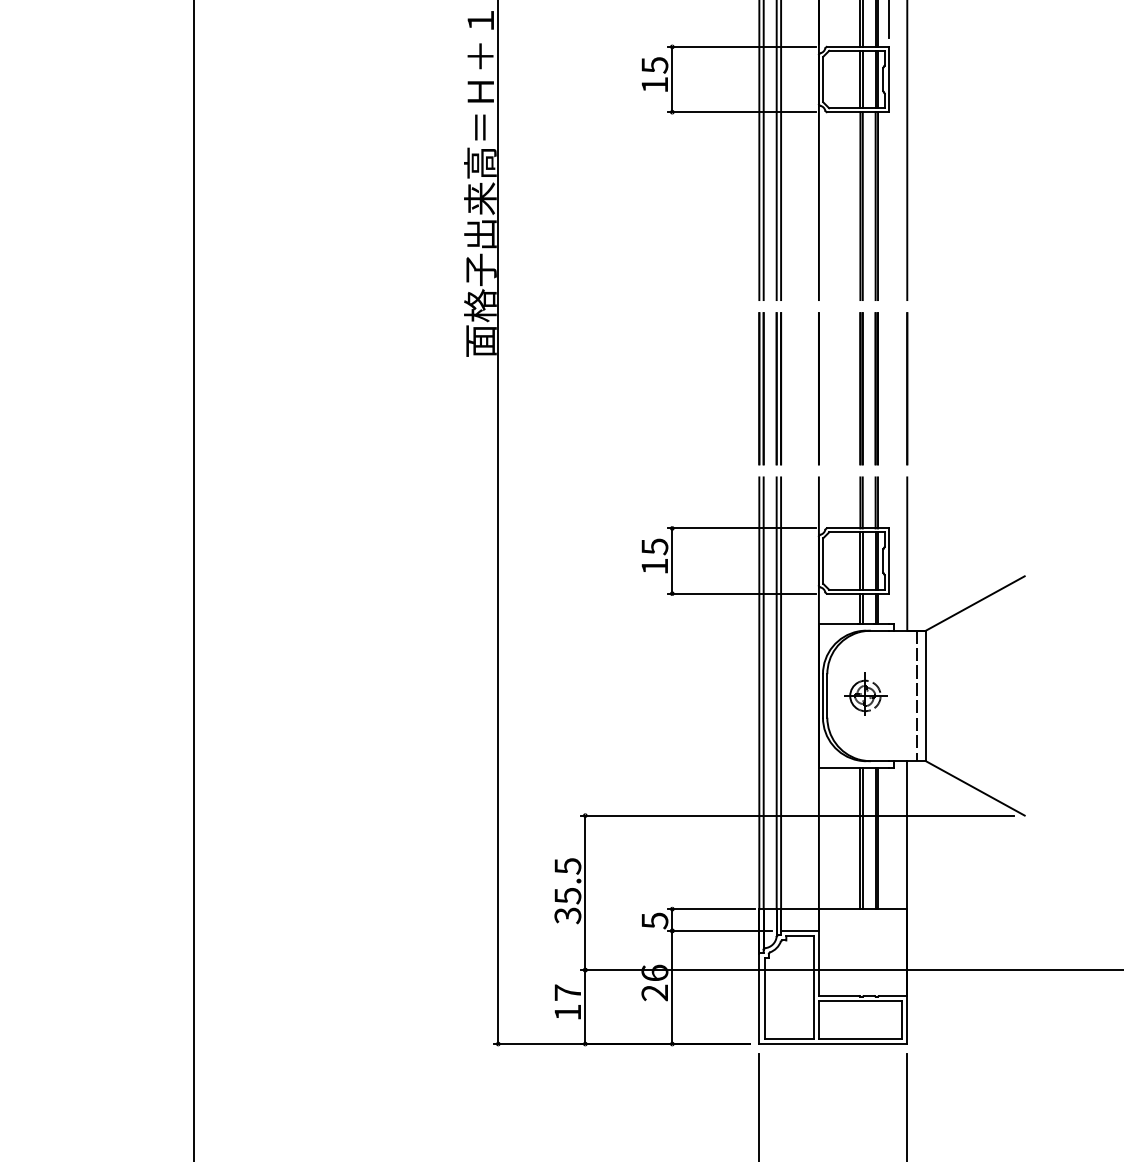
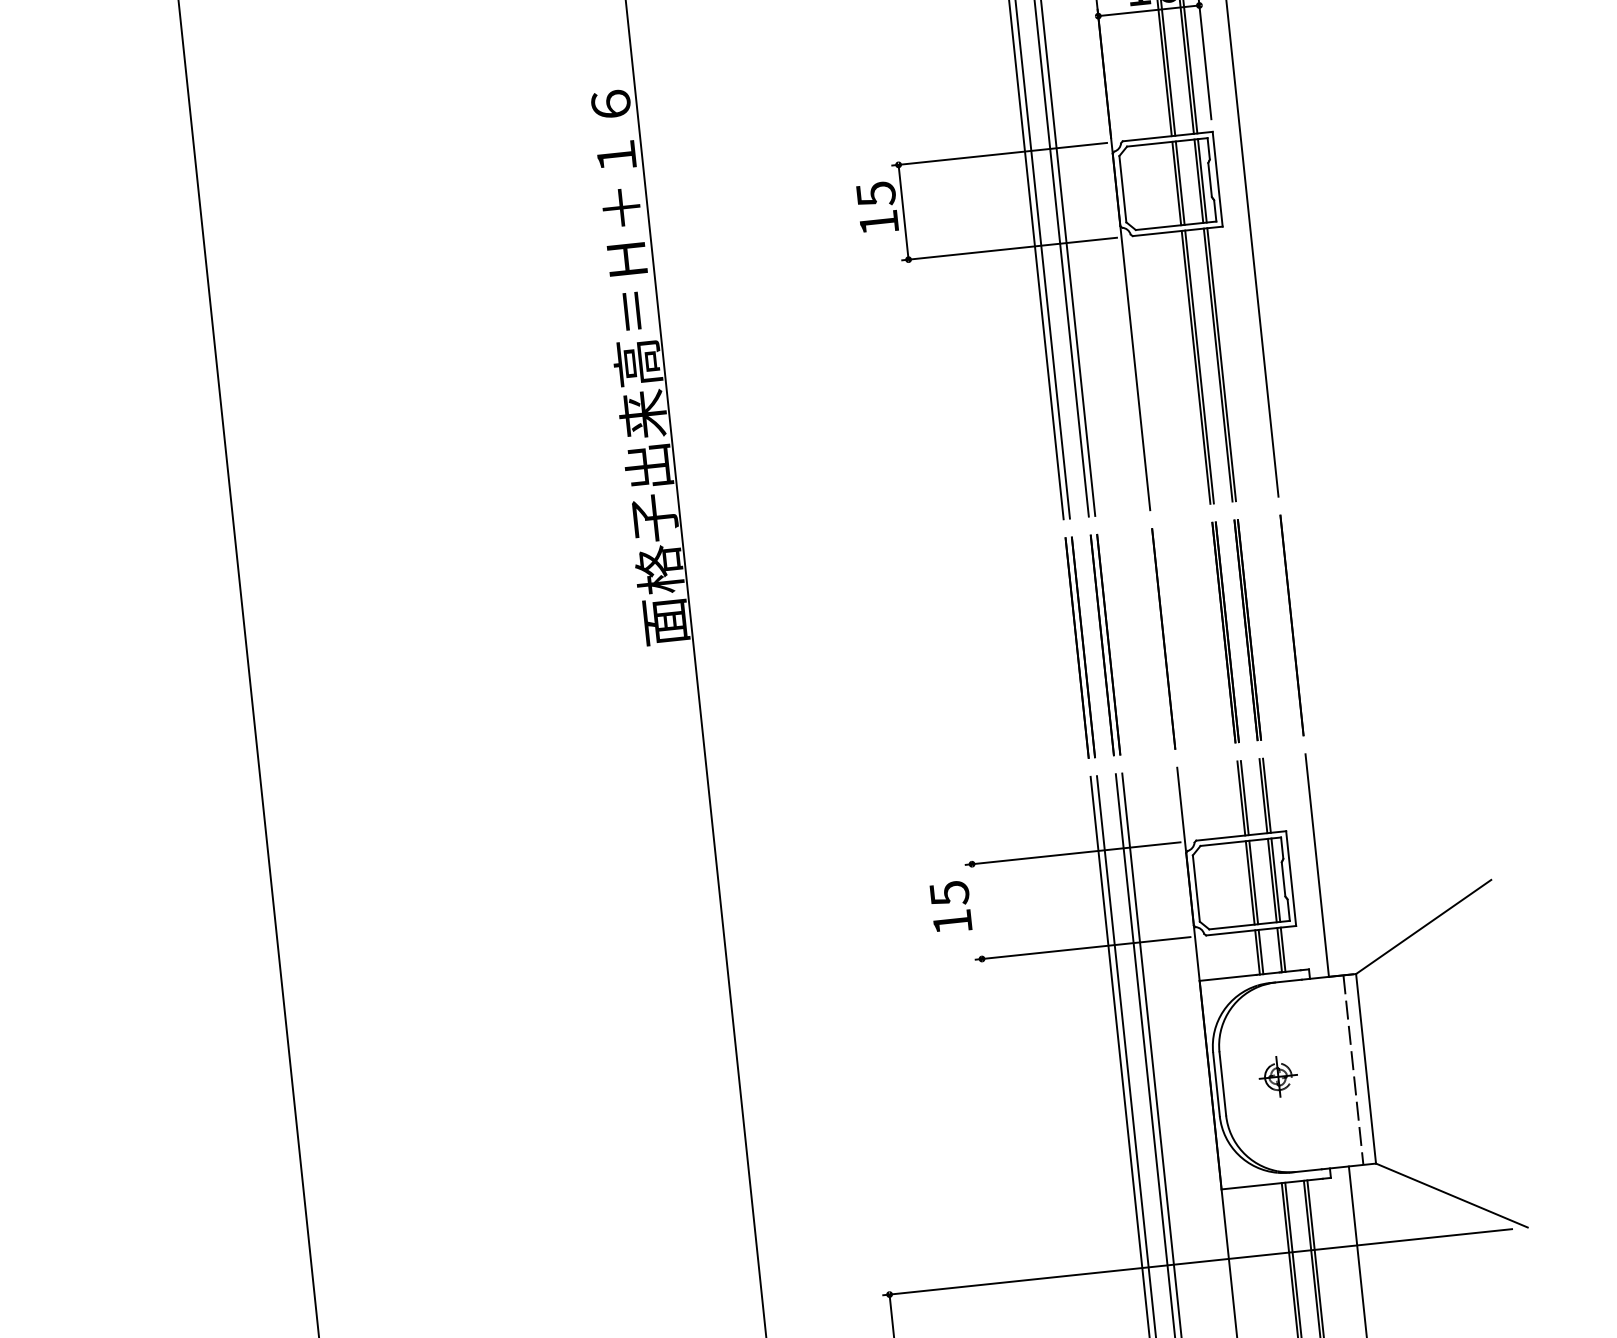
line: (672, 560) -> (977, 910), removed
part: (865, 693) -> (1277, 1074), size x0.6

